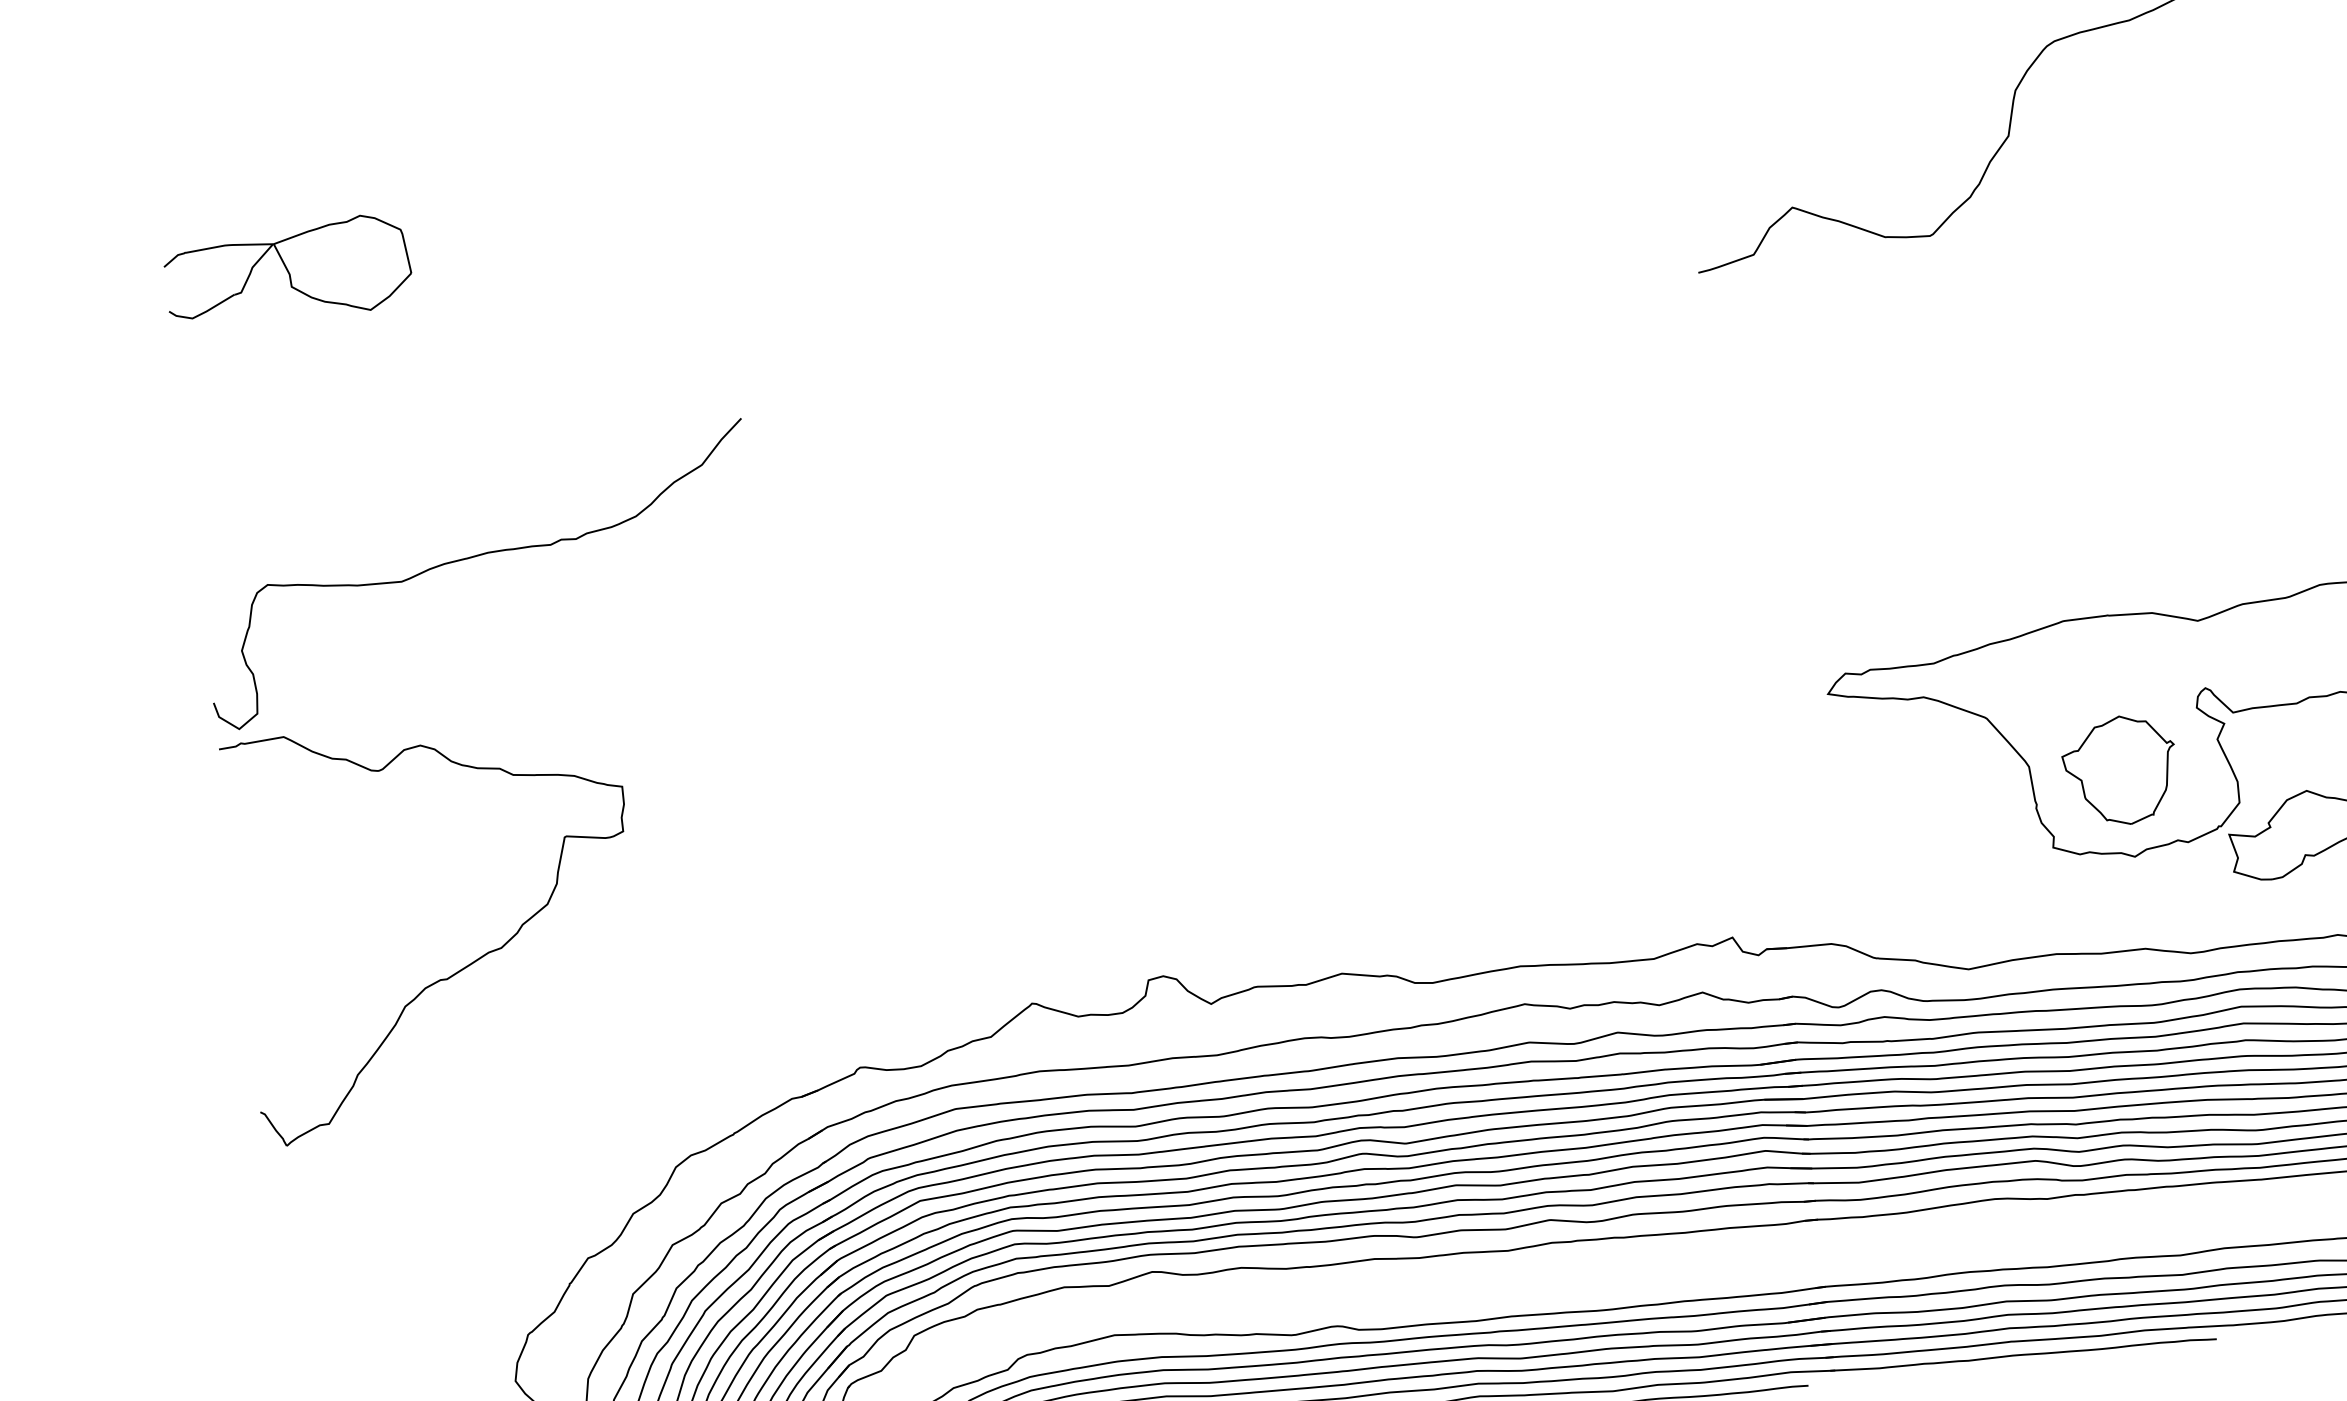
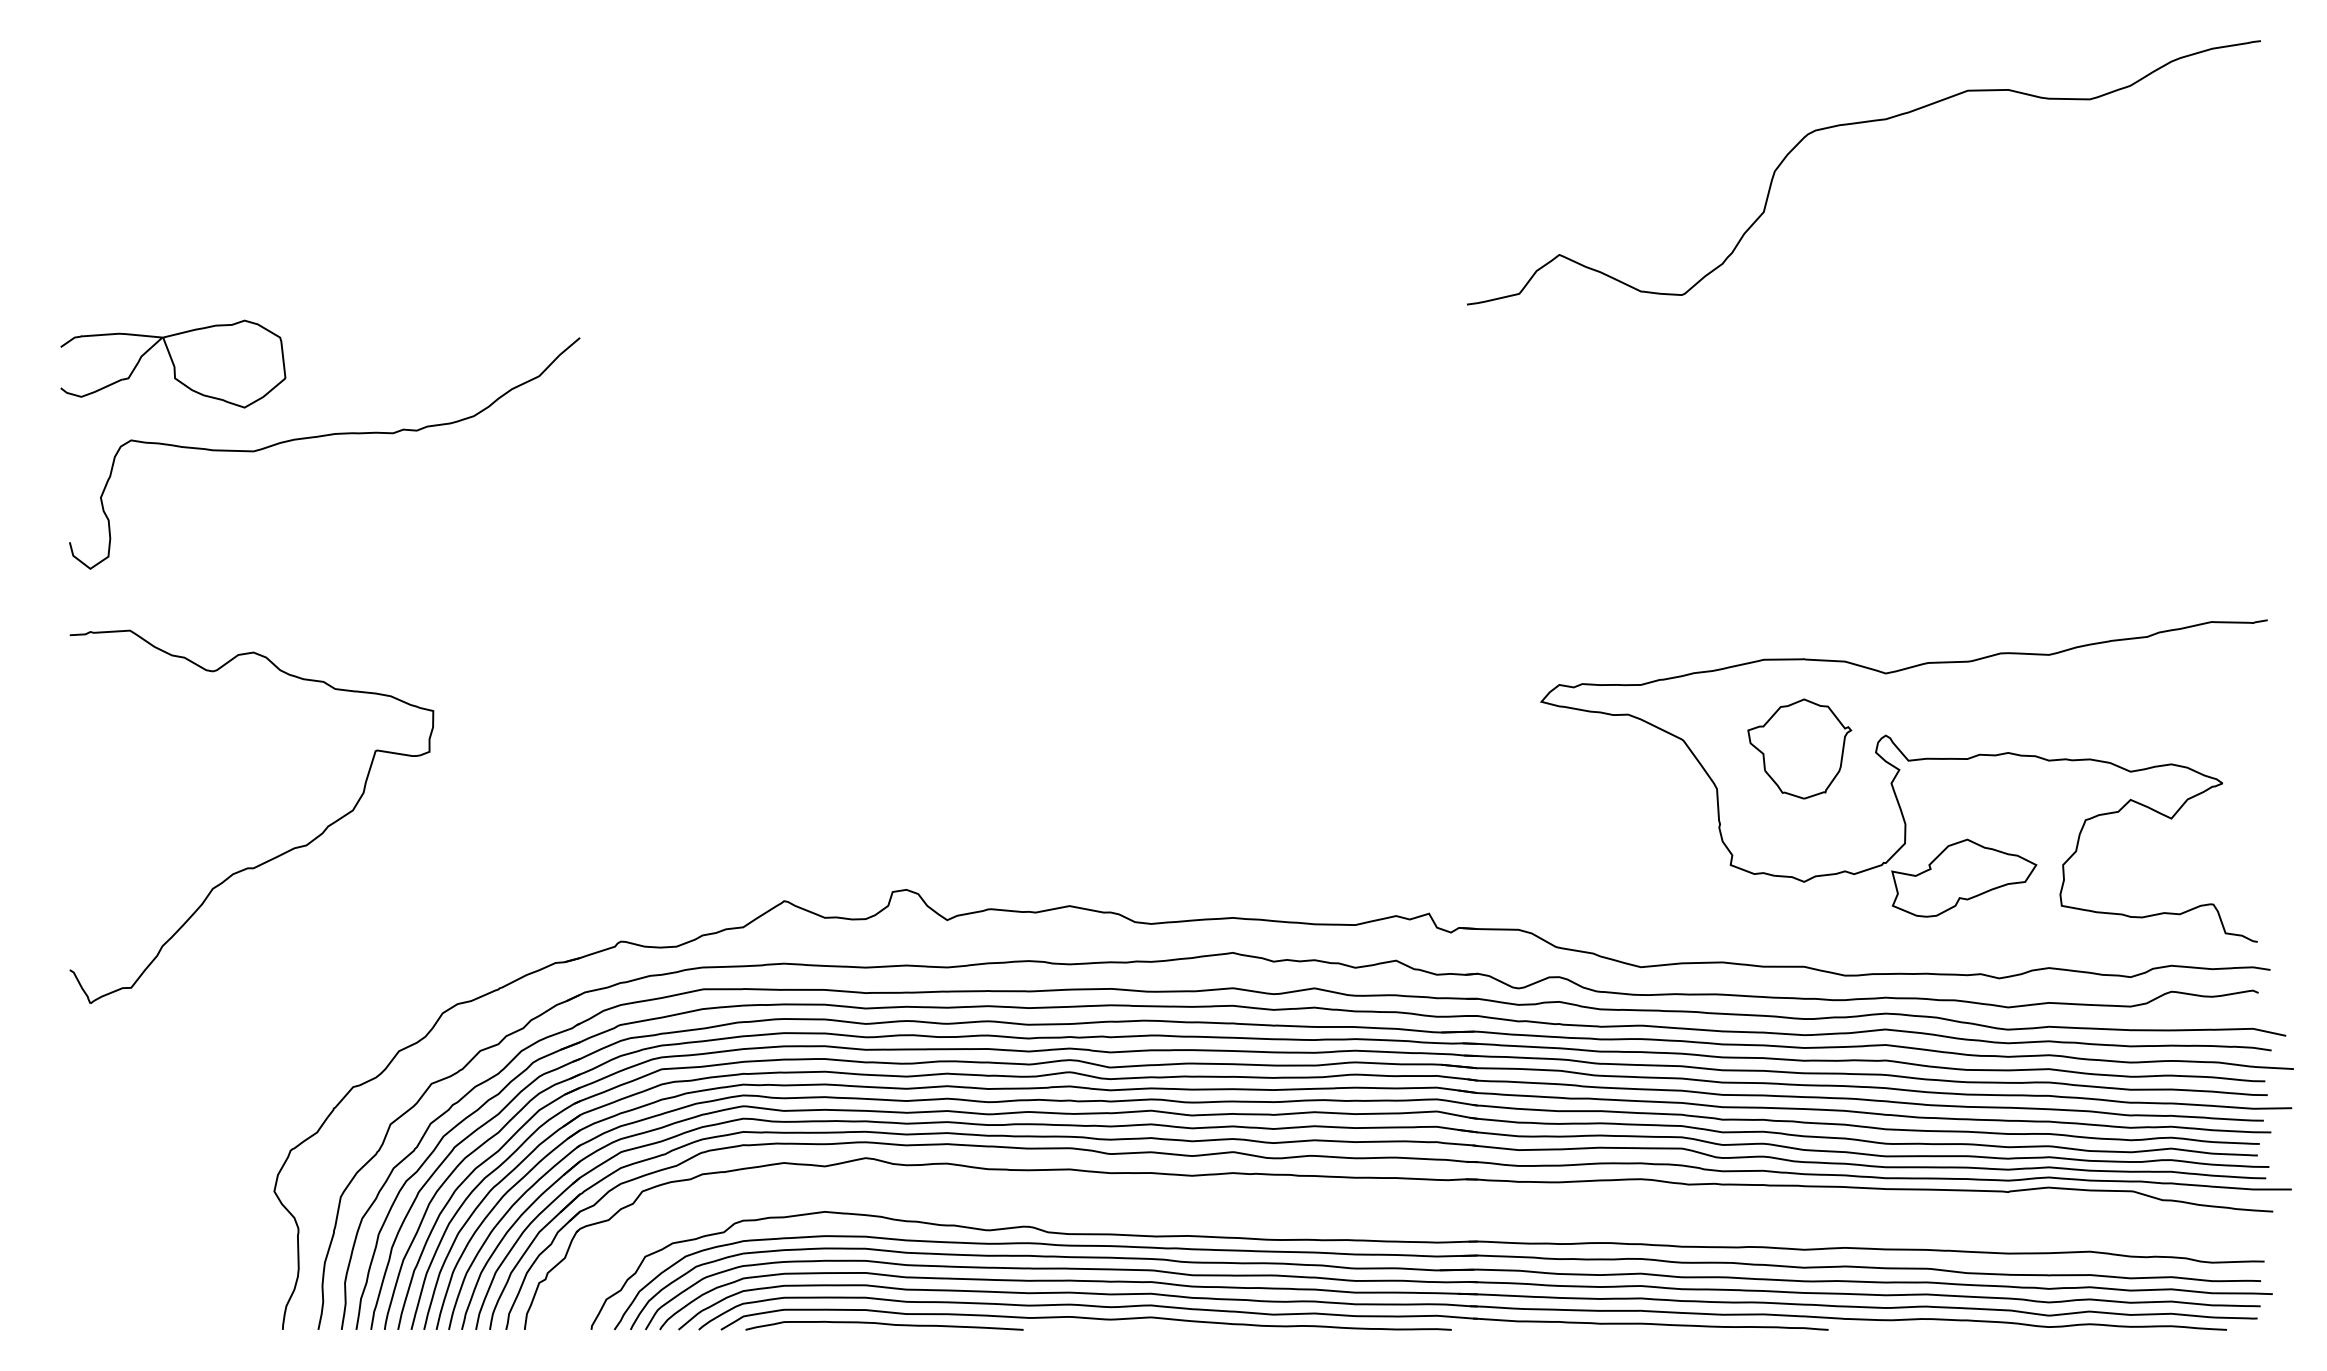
part: (288, 270) -> (173, 363), moved
part: (2120, 770) -> (1799, 748), moved
part: (465, 966) -> (271, 858), moved

